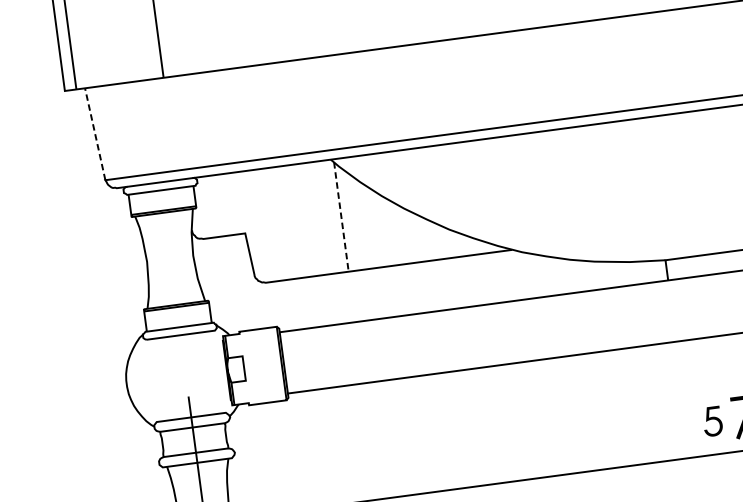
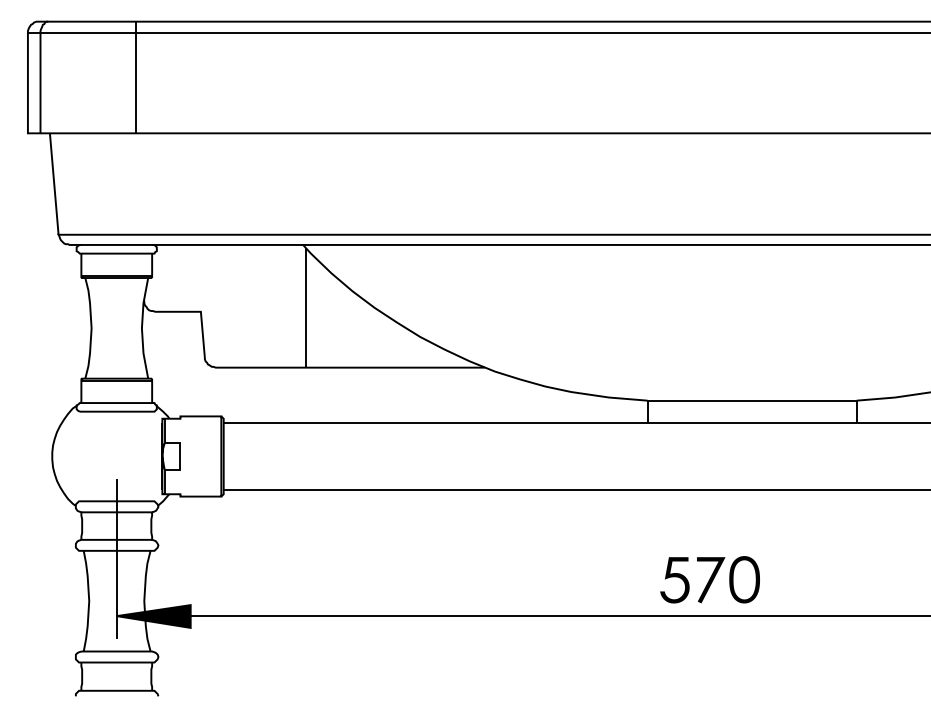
line: (95, 134) -> (54, 184), dashed -> solid
line: (341, 216) -> (306, 307), dashed -> solid
part: (712, 421) -> (674, 580), size x1.43

